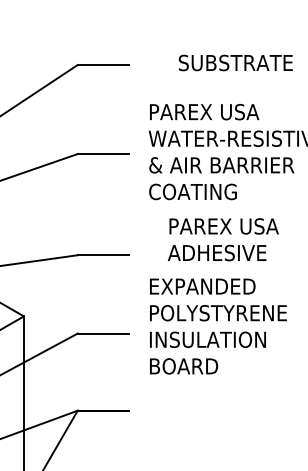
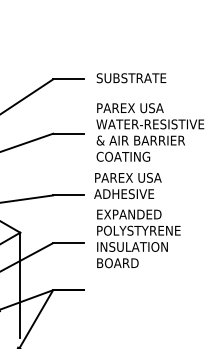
text: (235, 63) -> (131, 78), moved
text: (222, 238) -> (127, 185), moved

